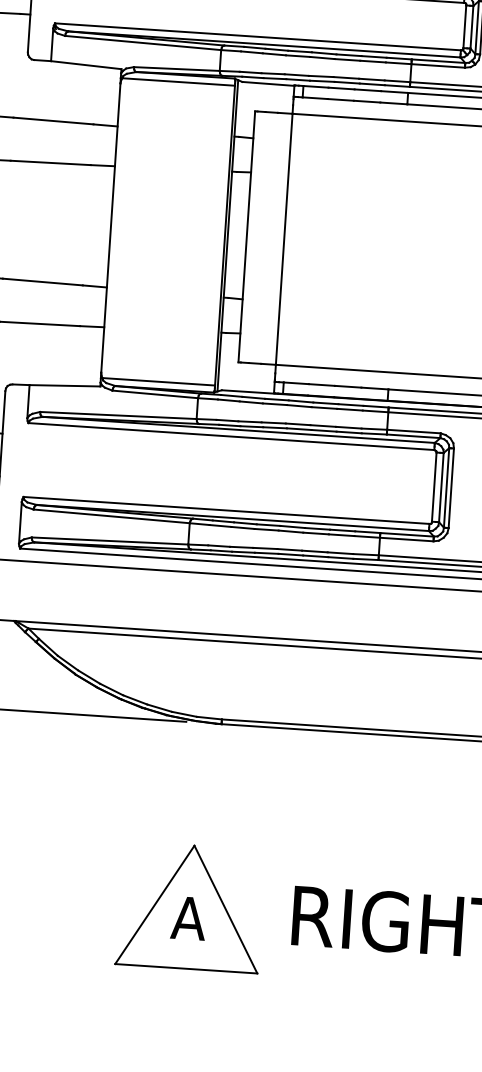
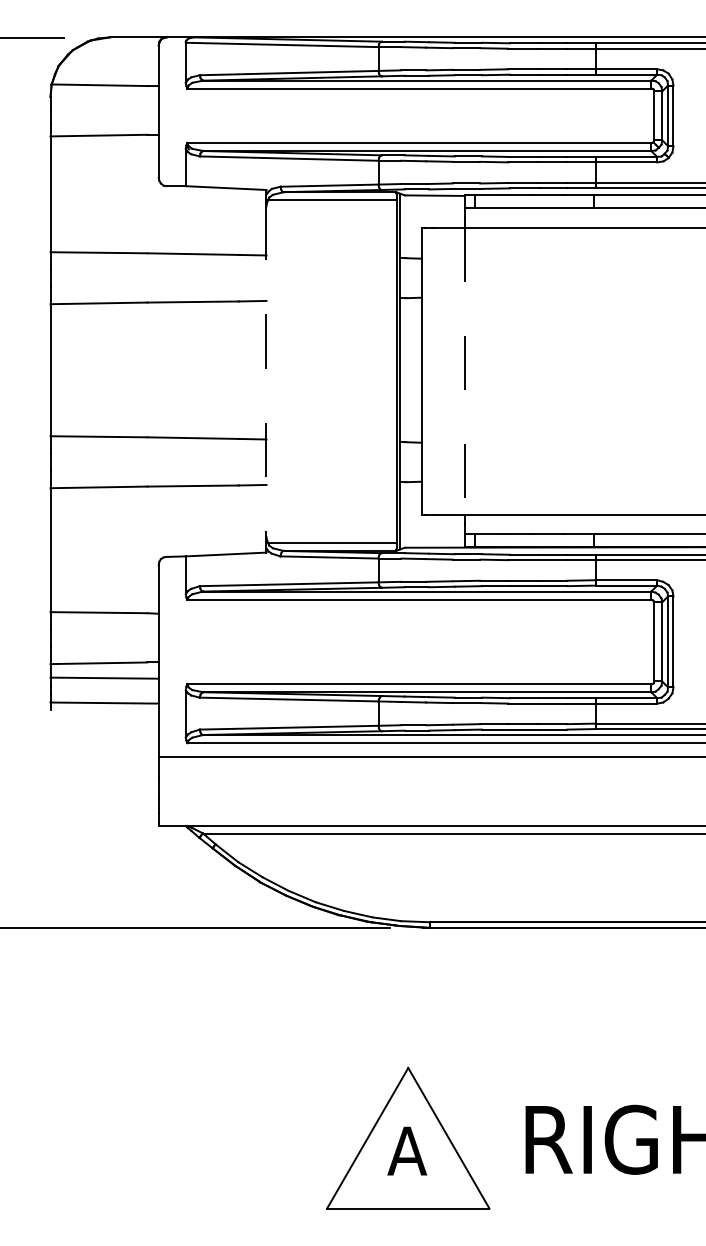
line: (110, 228) -> (266, 372), solid -> dashed
line: (284, 239) -> (464, 371), solid -> dashed

